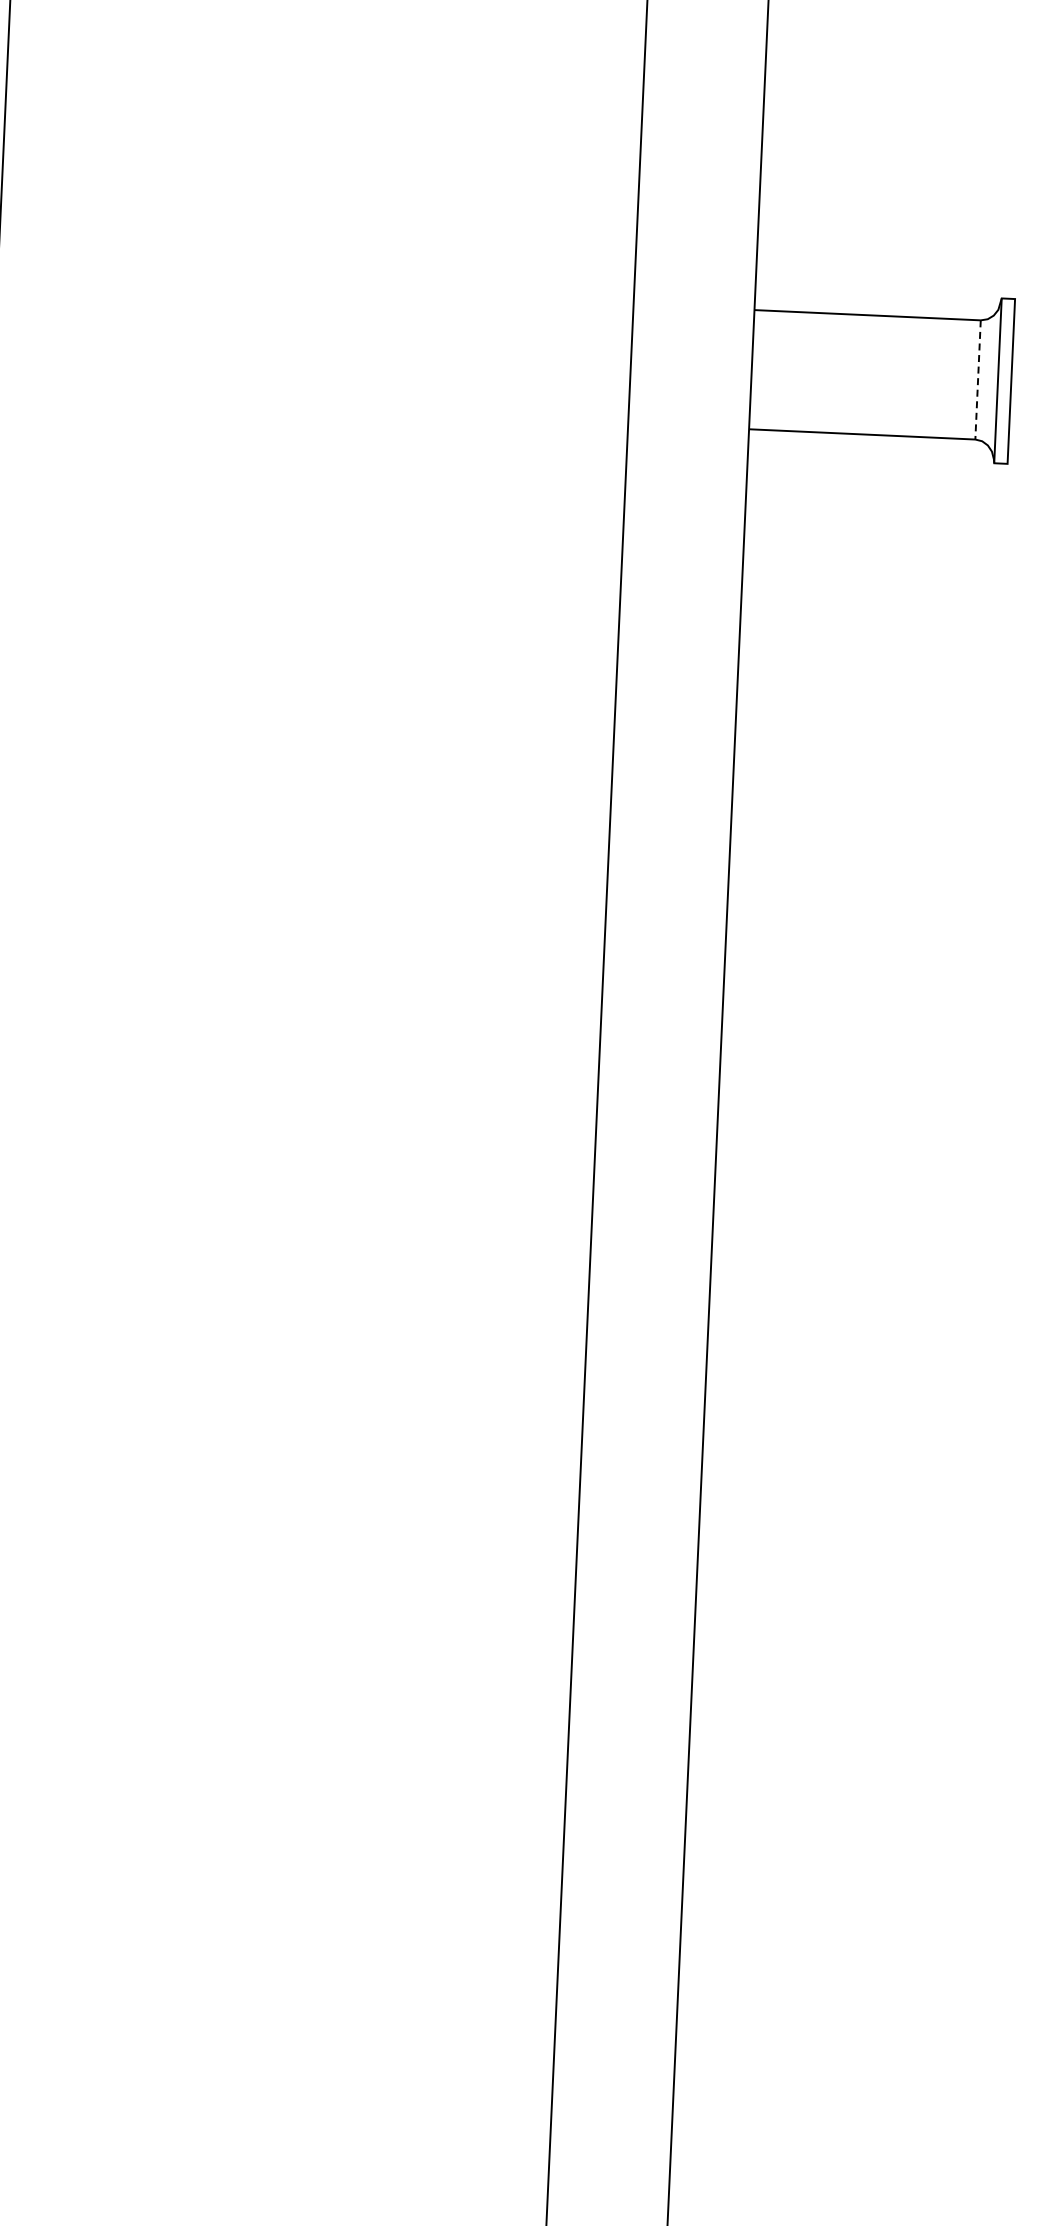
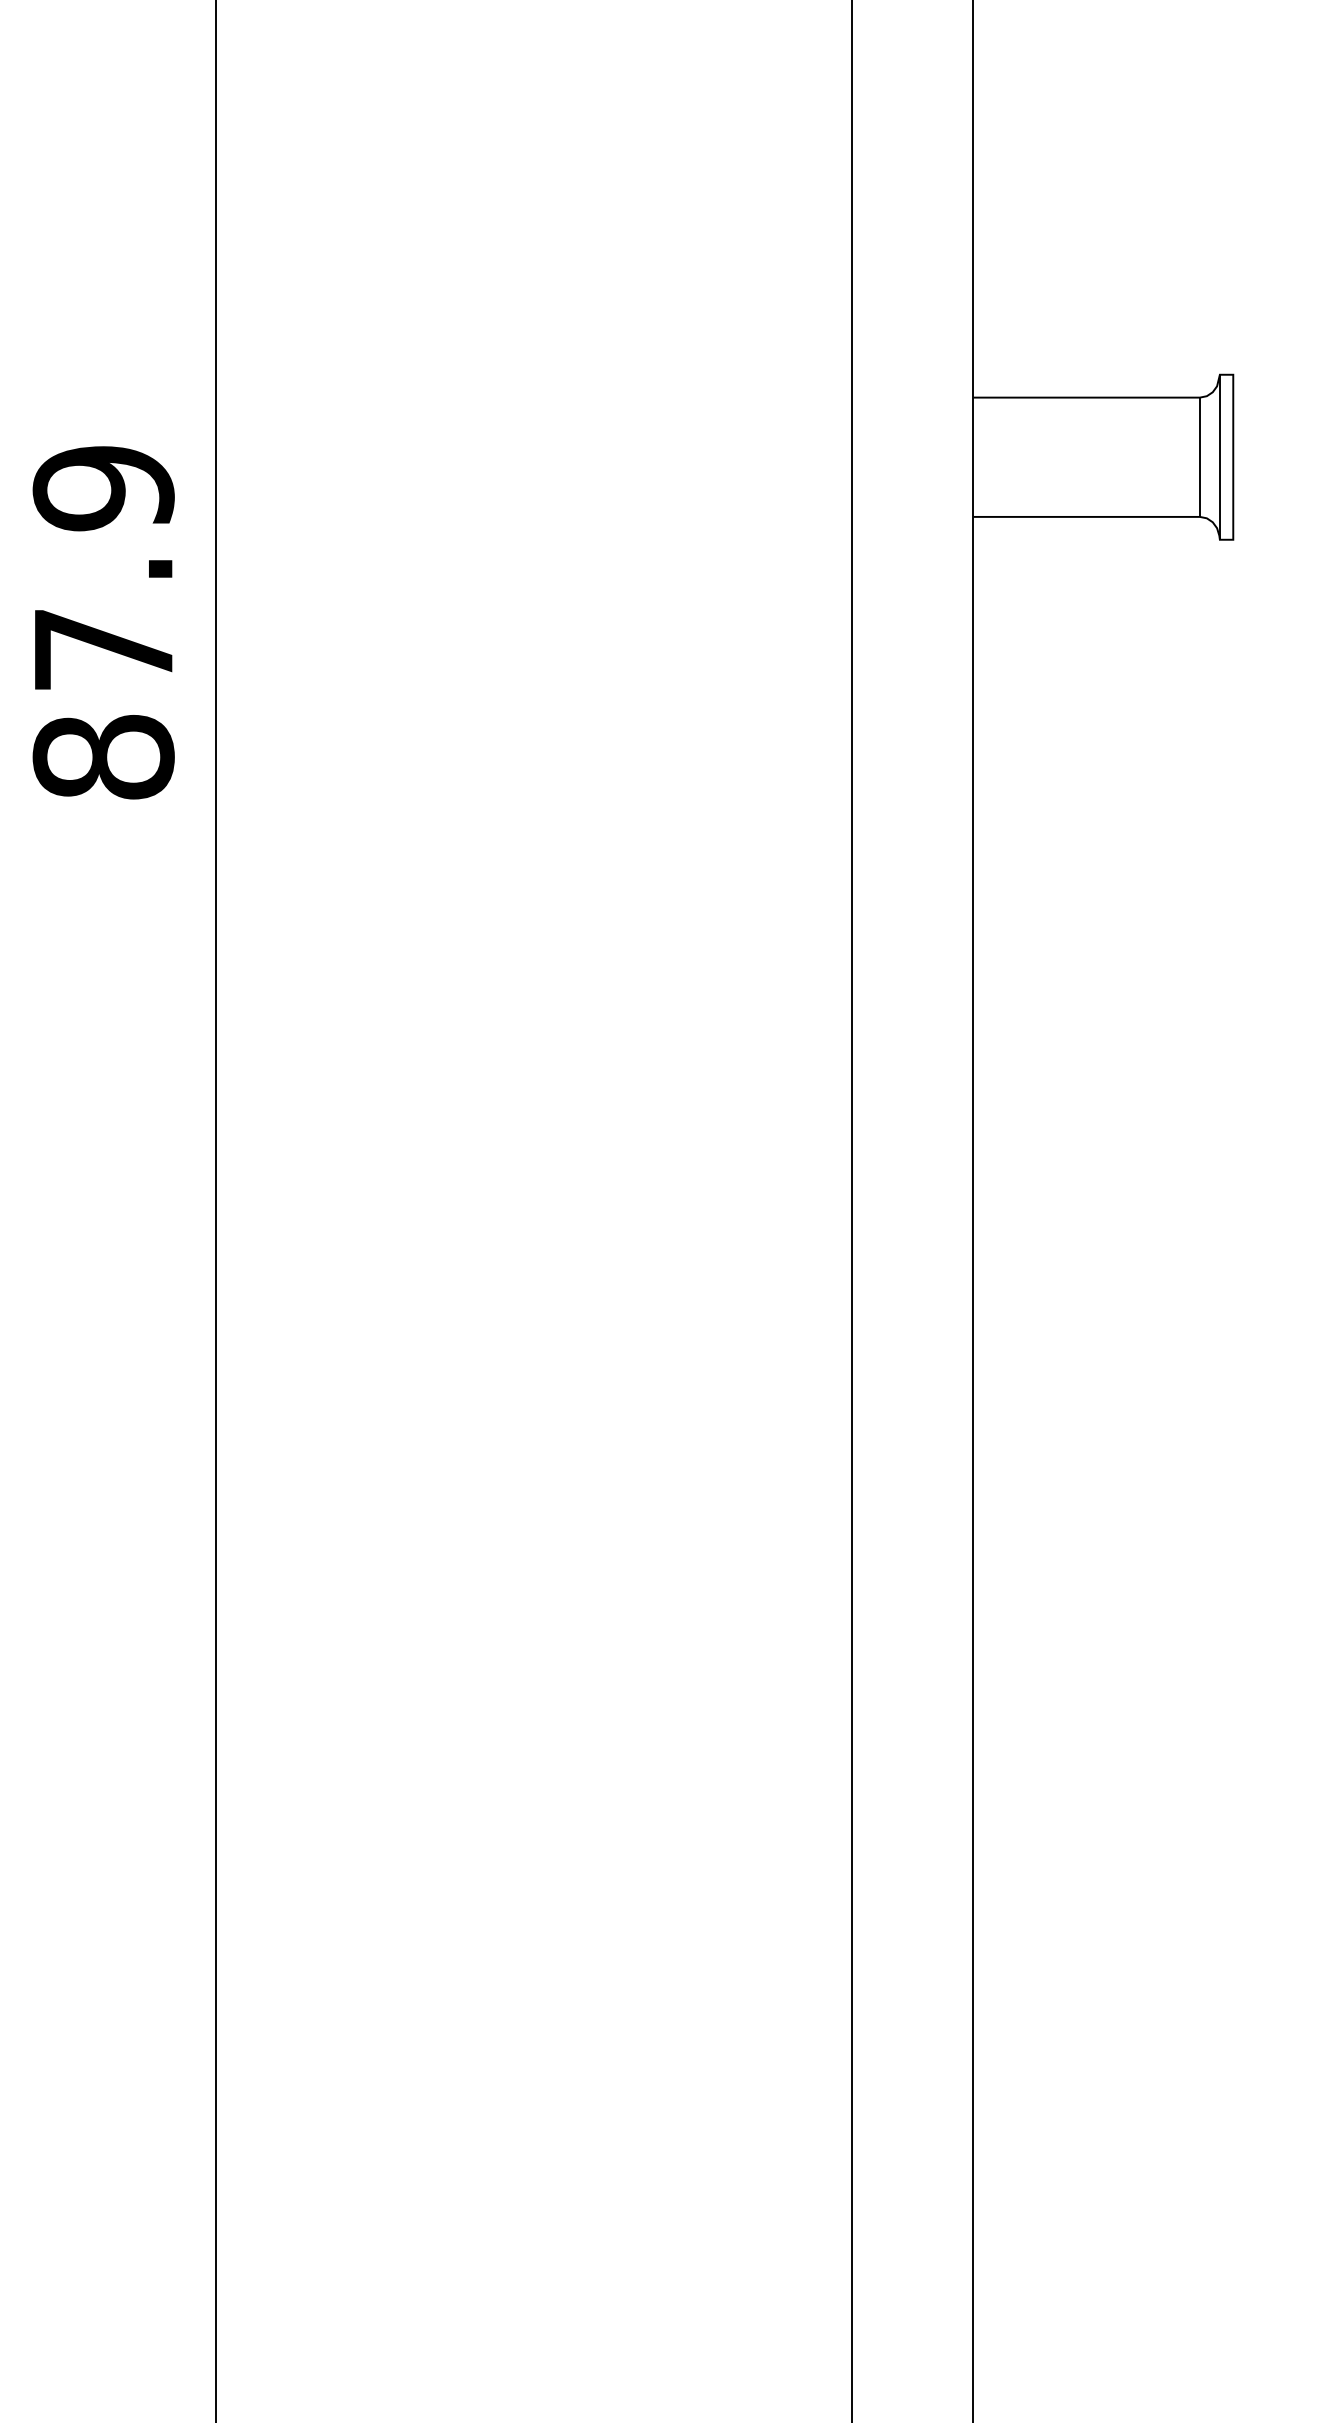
line: (977, 380) -> (1199, 457), dashed -> solid

